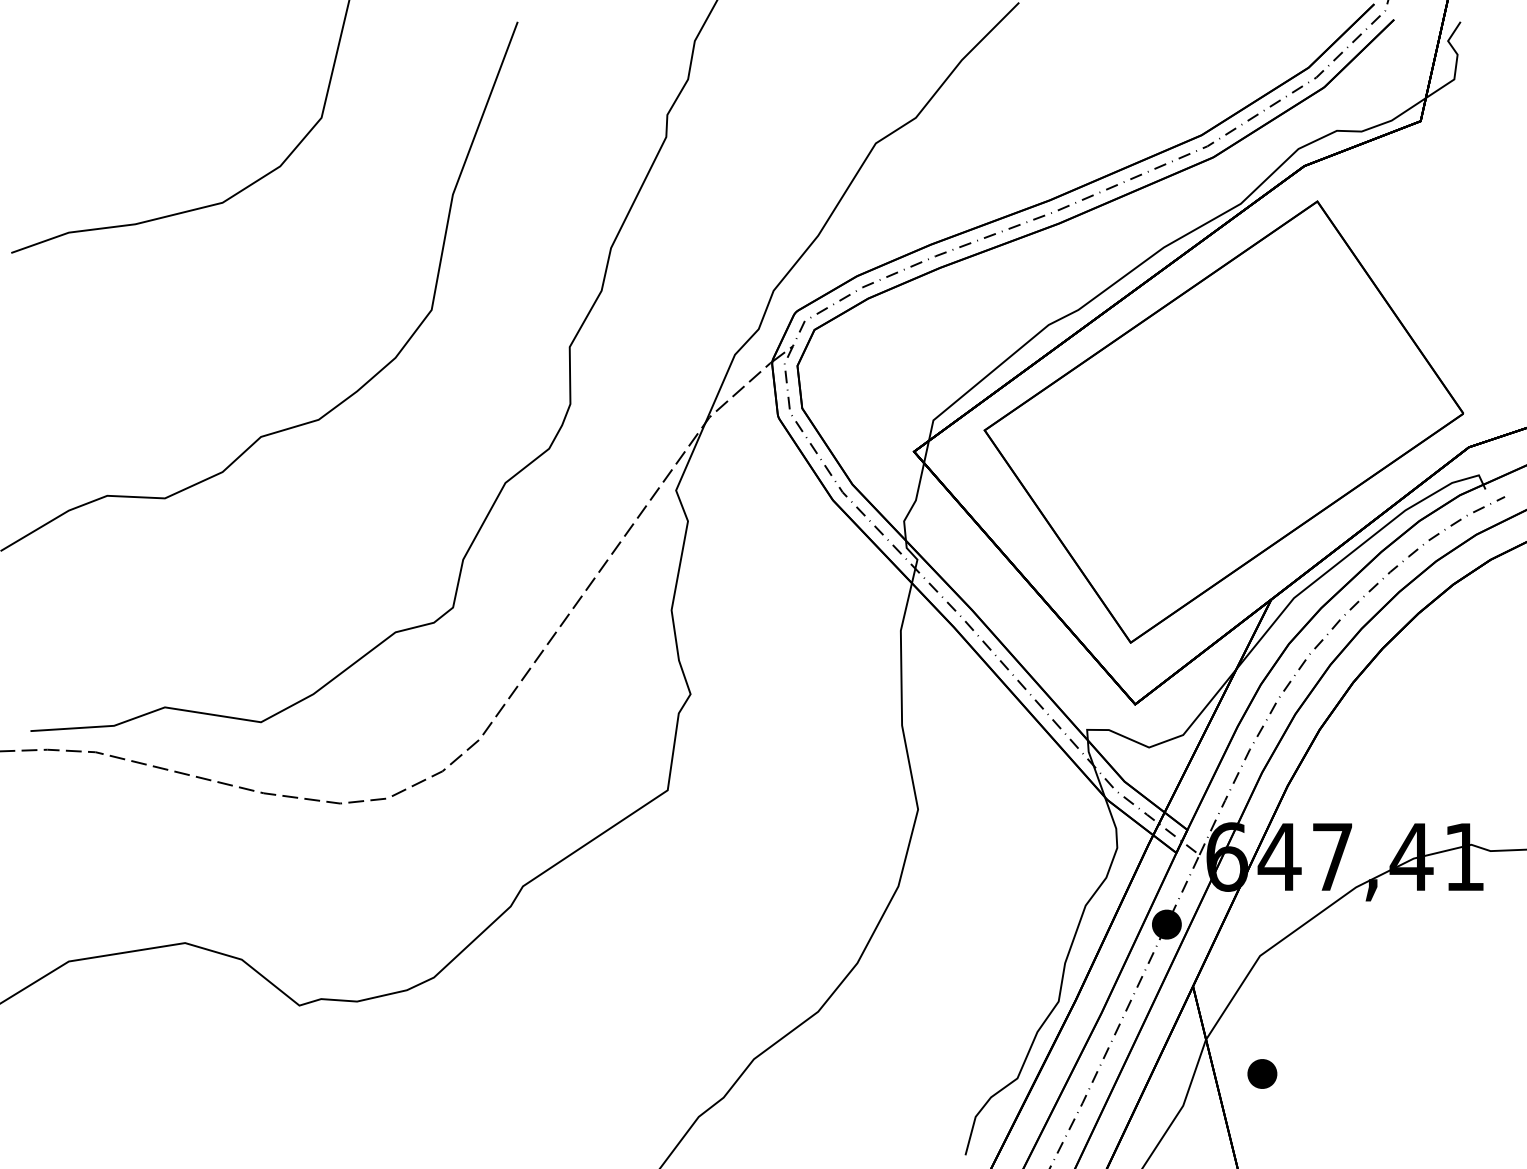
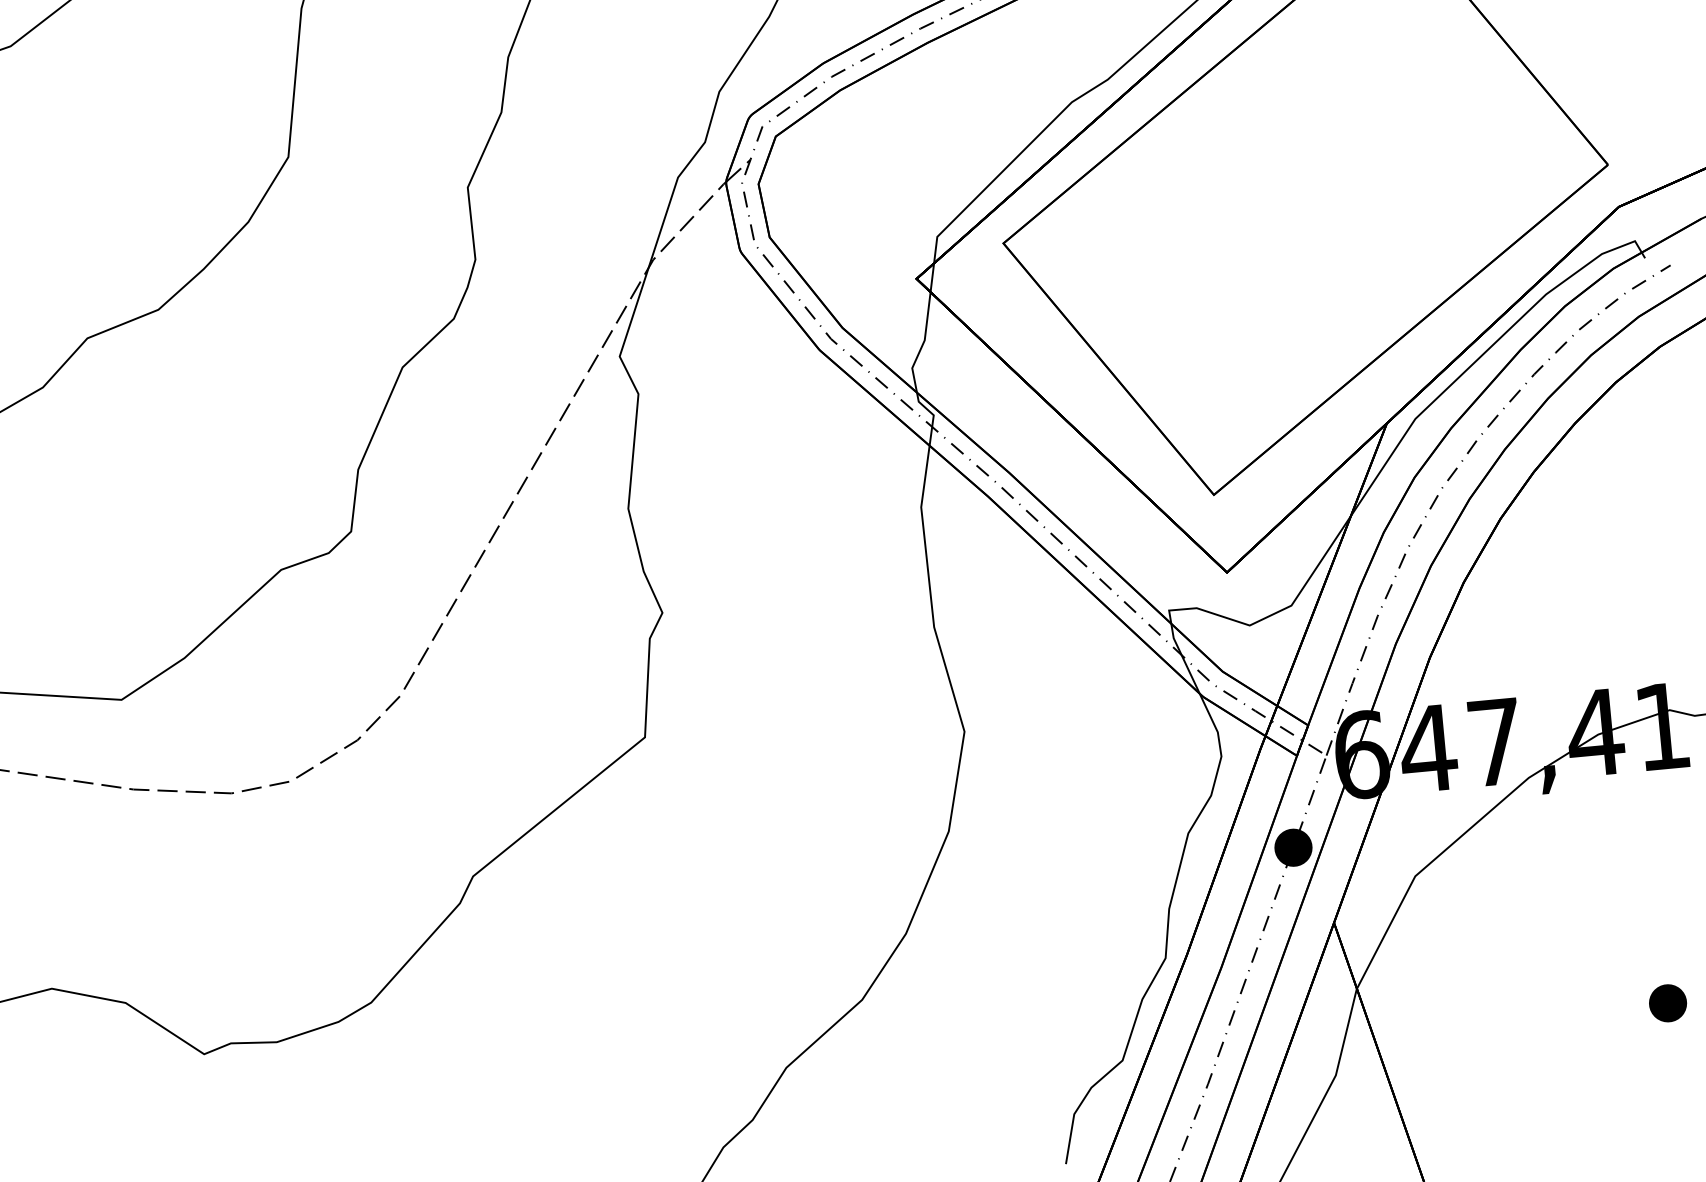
part: (1262, 1073) -> (1668, 1002), moved

